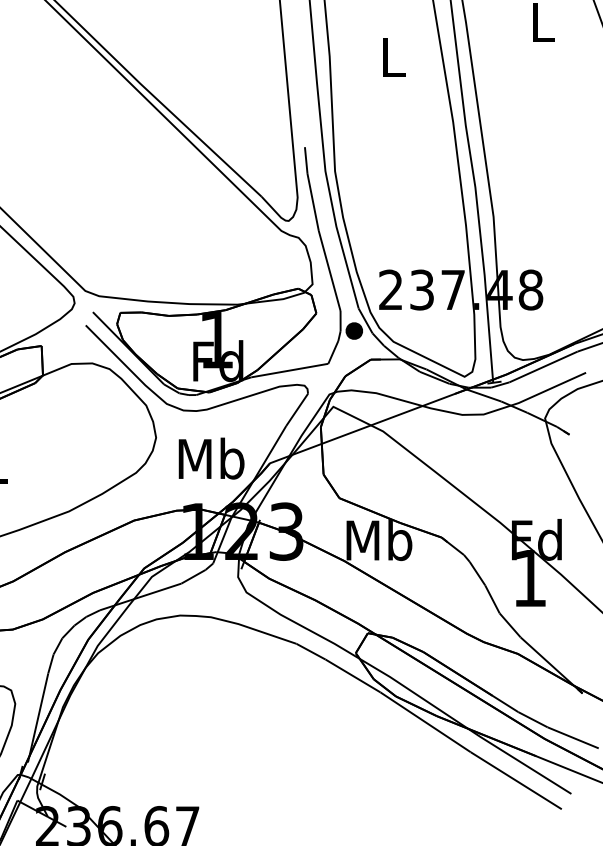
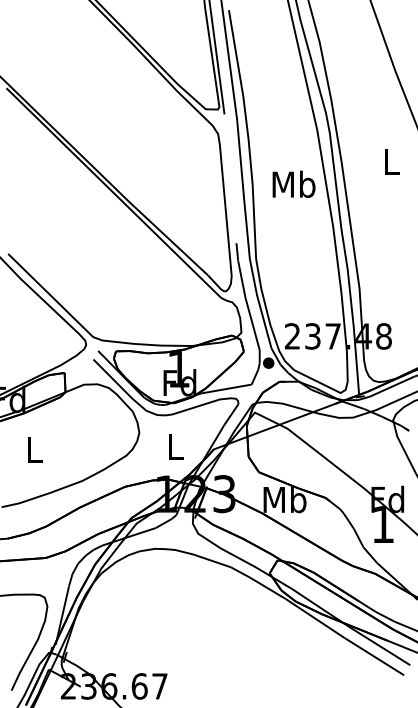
text: (392, 55) -> (293, 183), L -> Mb
text: (211, 458) -> (175, 446), Mb -> L

